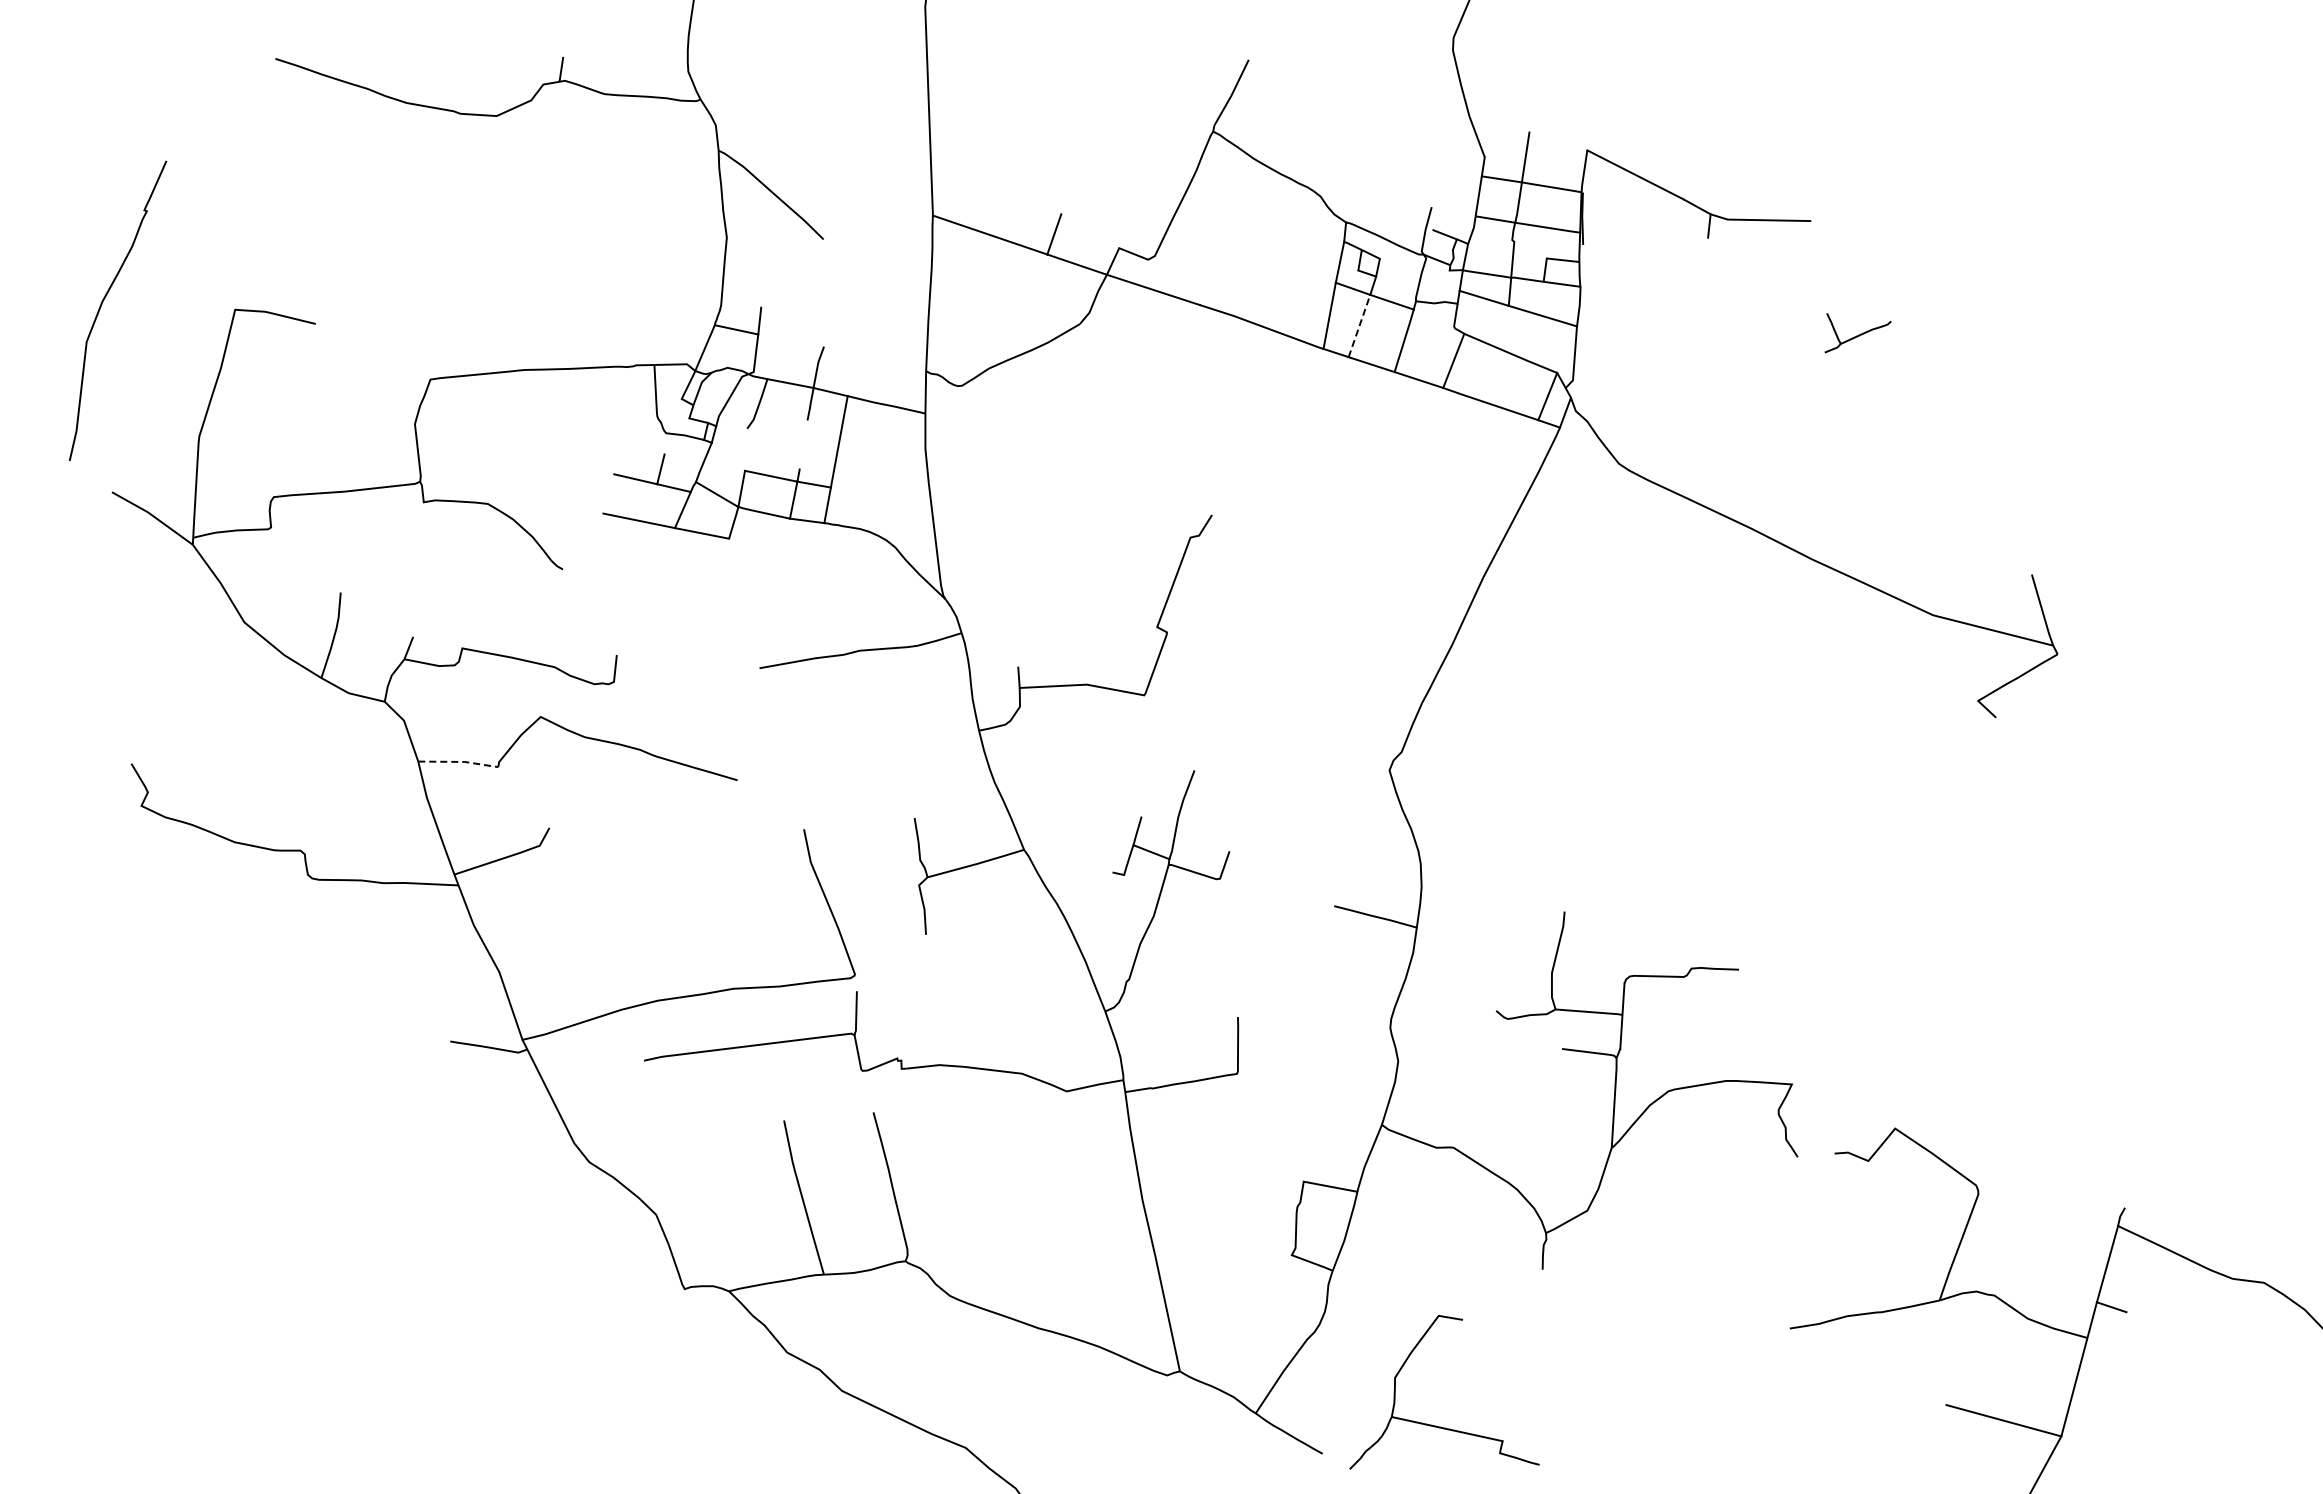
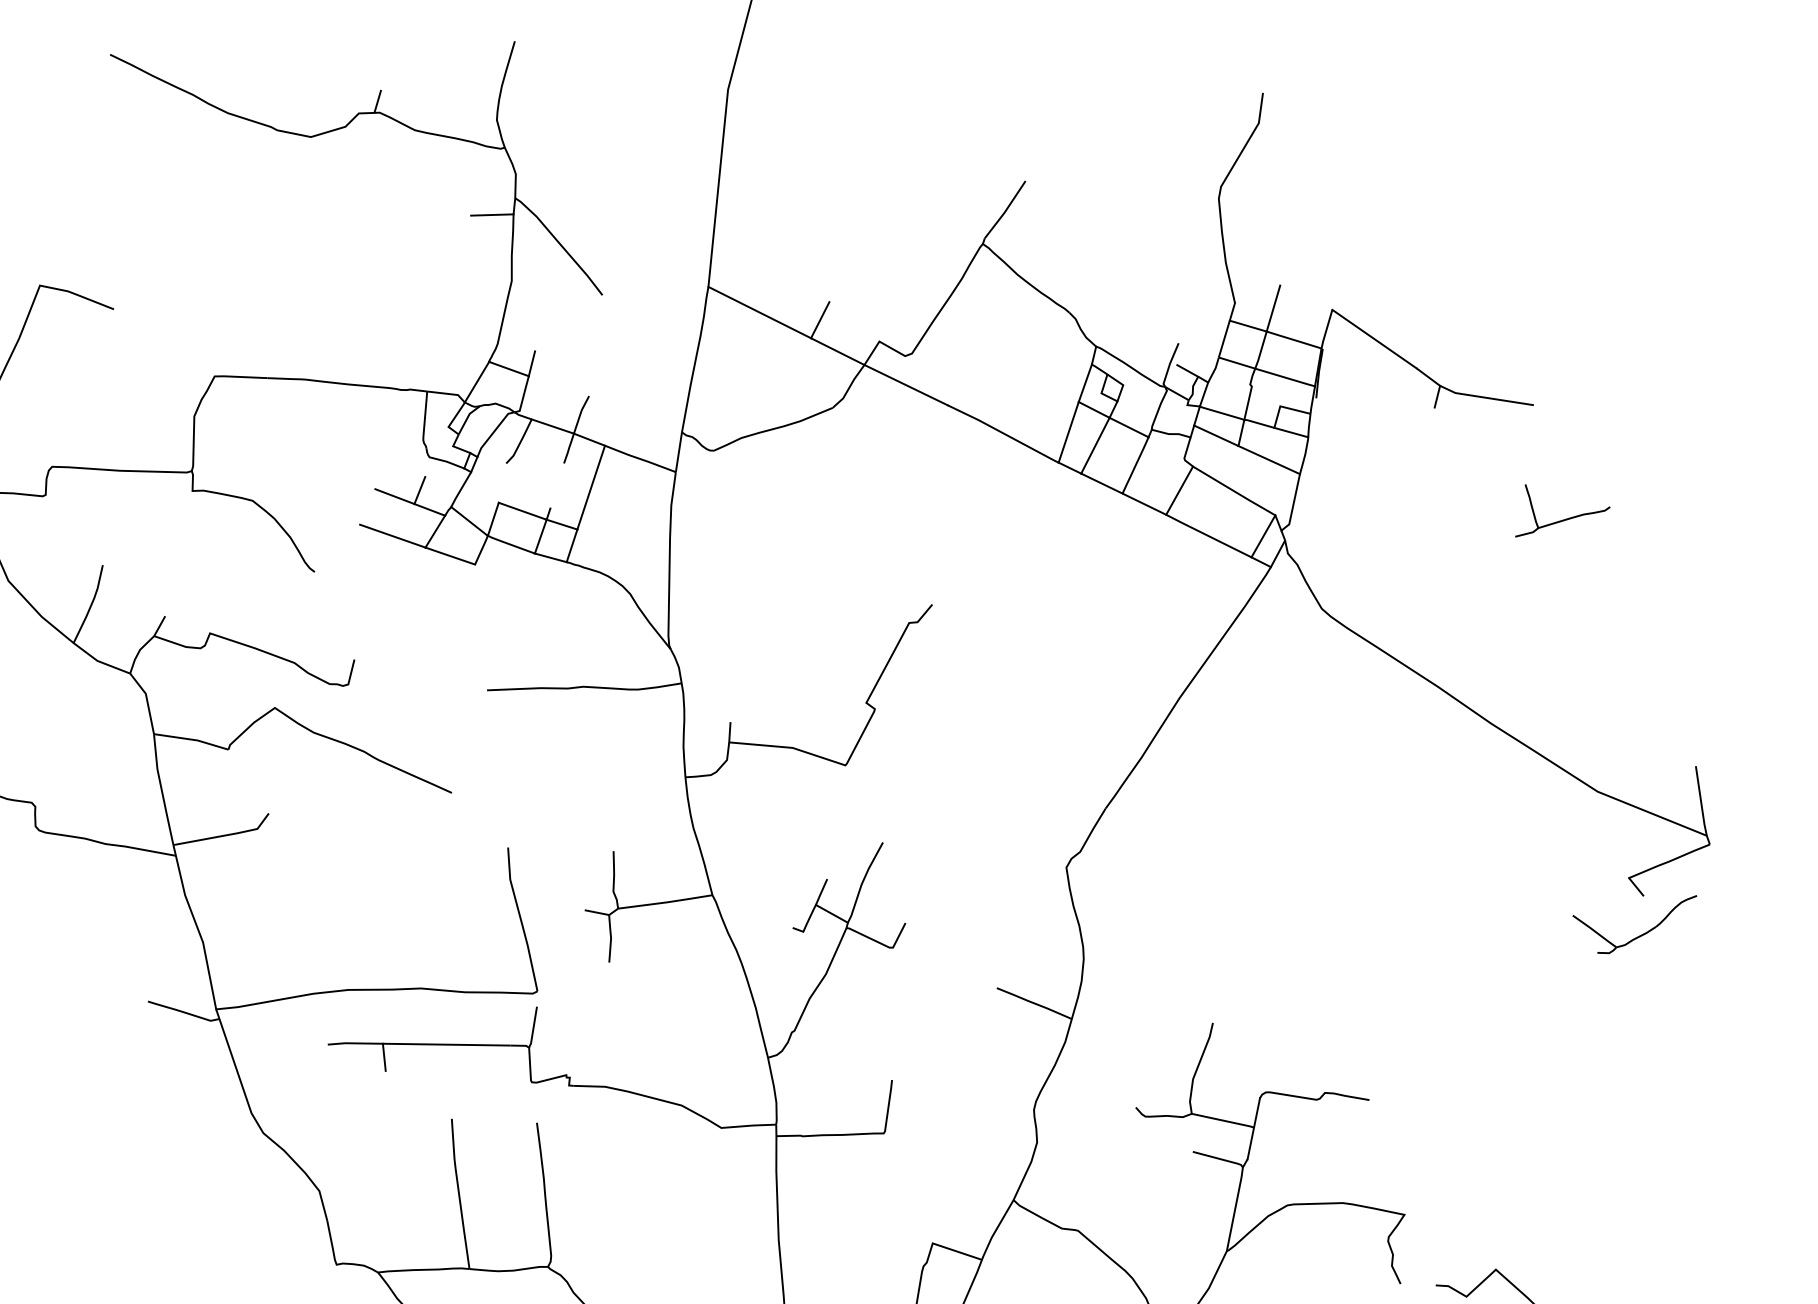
line: (697, 171) -> (492, 215), added
line: (1359, 326) -> (1095, 446), dashed -> solid
part: (1857, 332) -> (1563, 515), size x1.43
part: (1995, 760) -> (1637, 936), added
line: (458, 761) -> (191, 739), dashed -> solid
line: (906, 884) -> (597, 912), added
line: (704, 1065) -> (384, 1056), added

